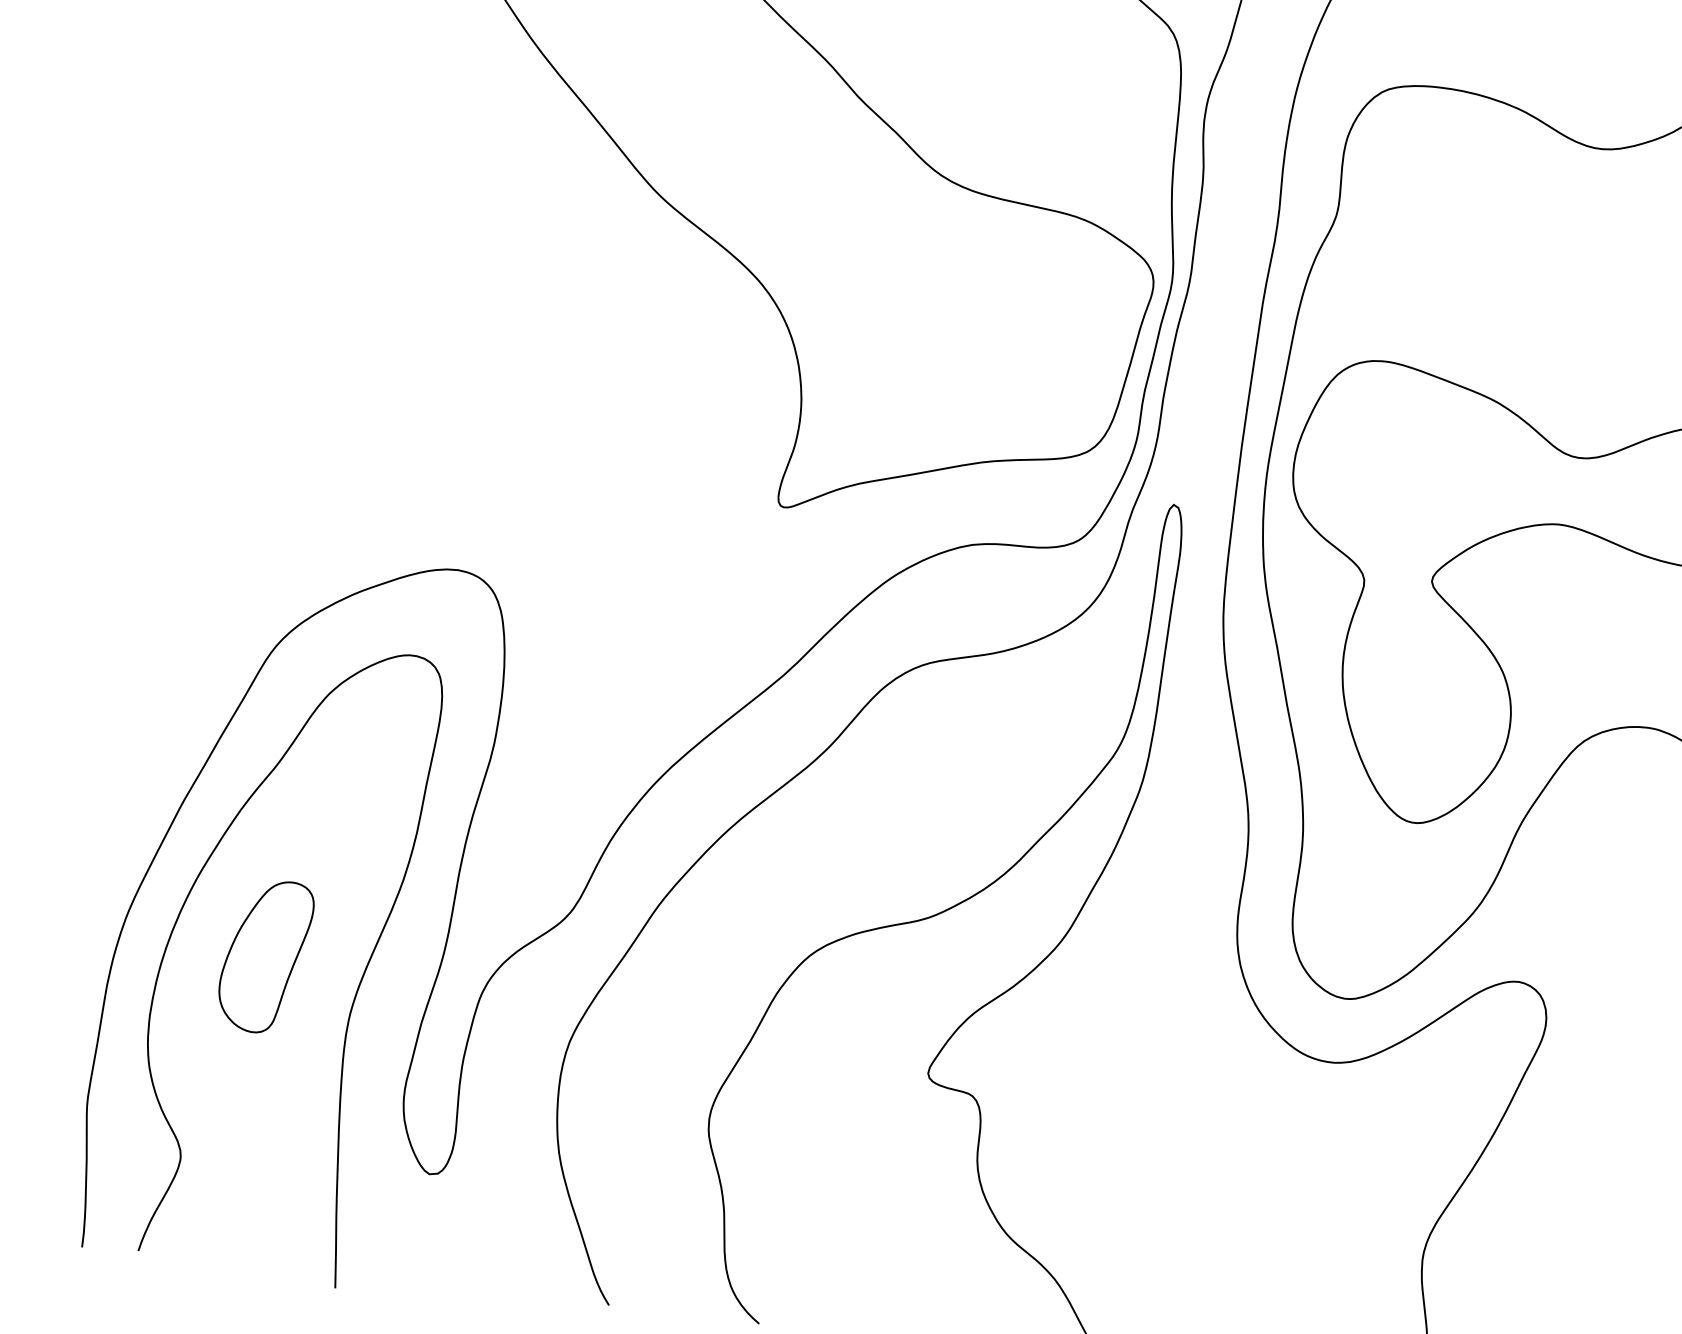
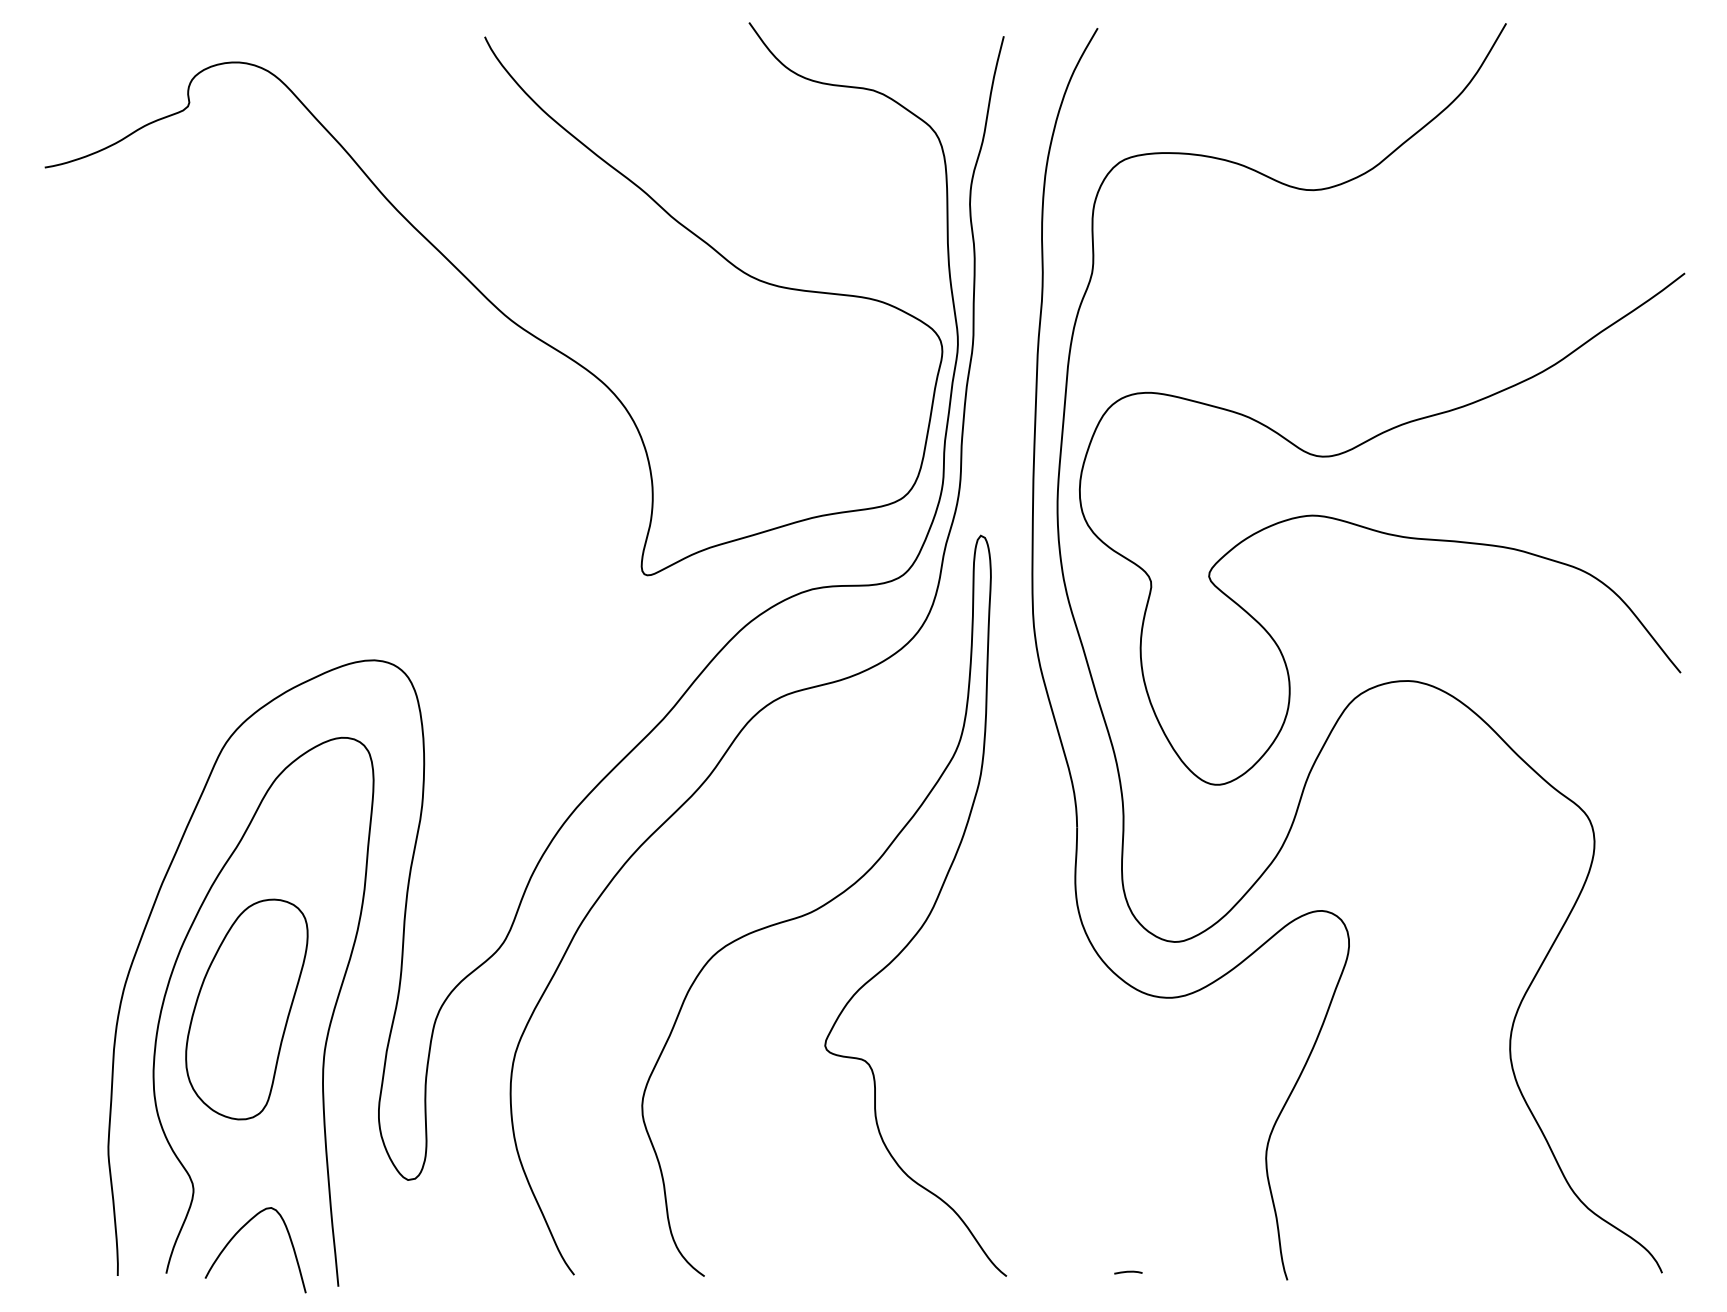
part: (265, 956) -> (246, 1009), size x1.67
curve: (223, 1217) -> (235, 1236), added

